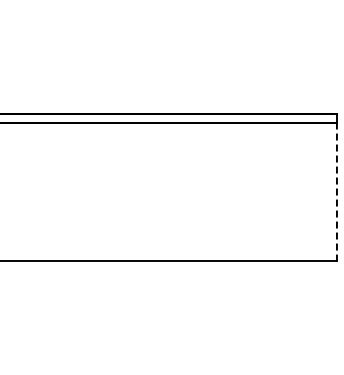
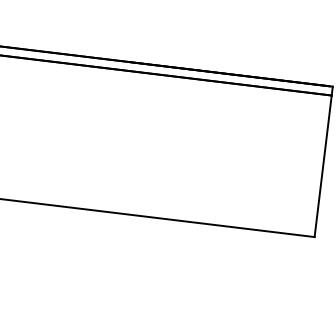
line: (336, 192) -> (322, 166), dashed -> solid

